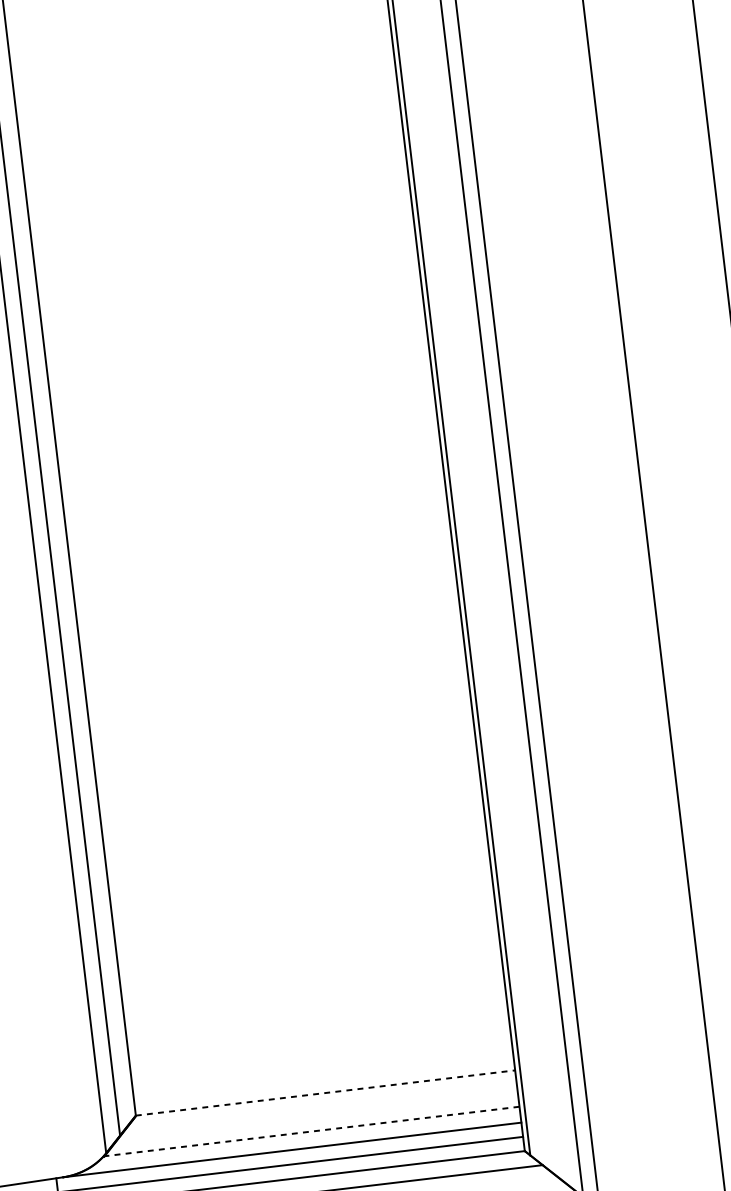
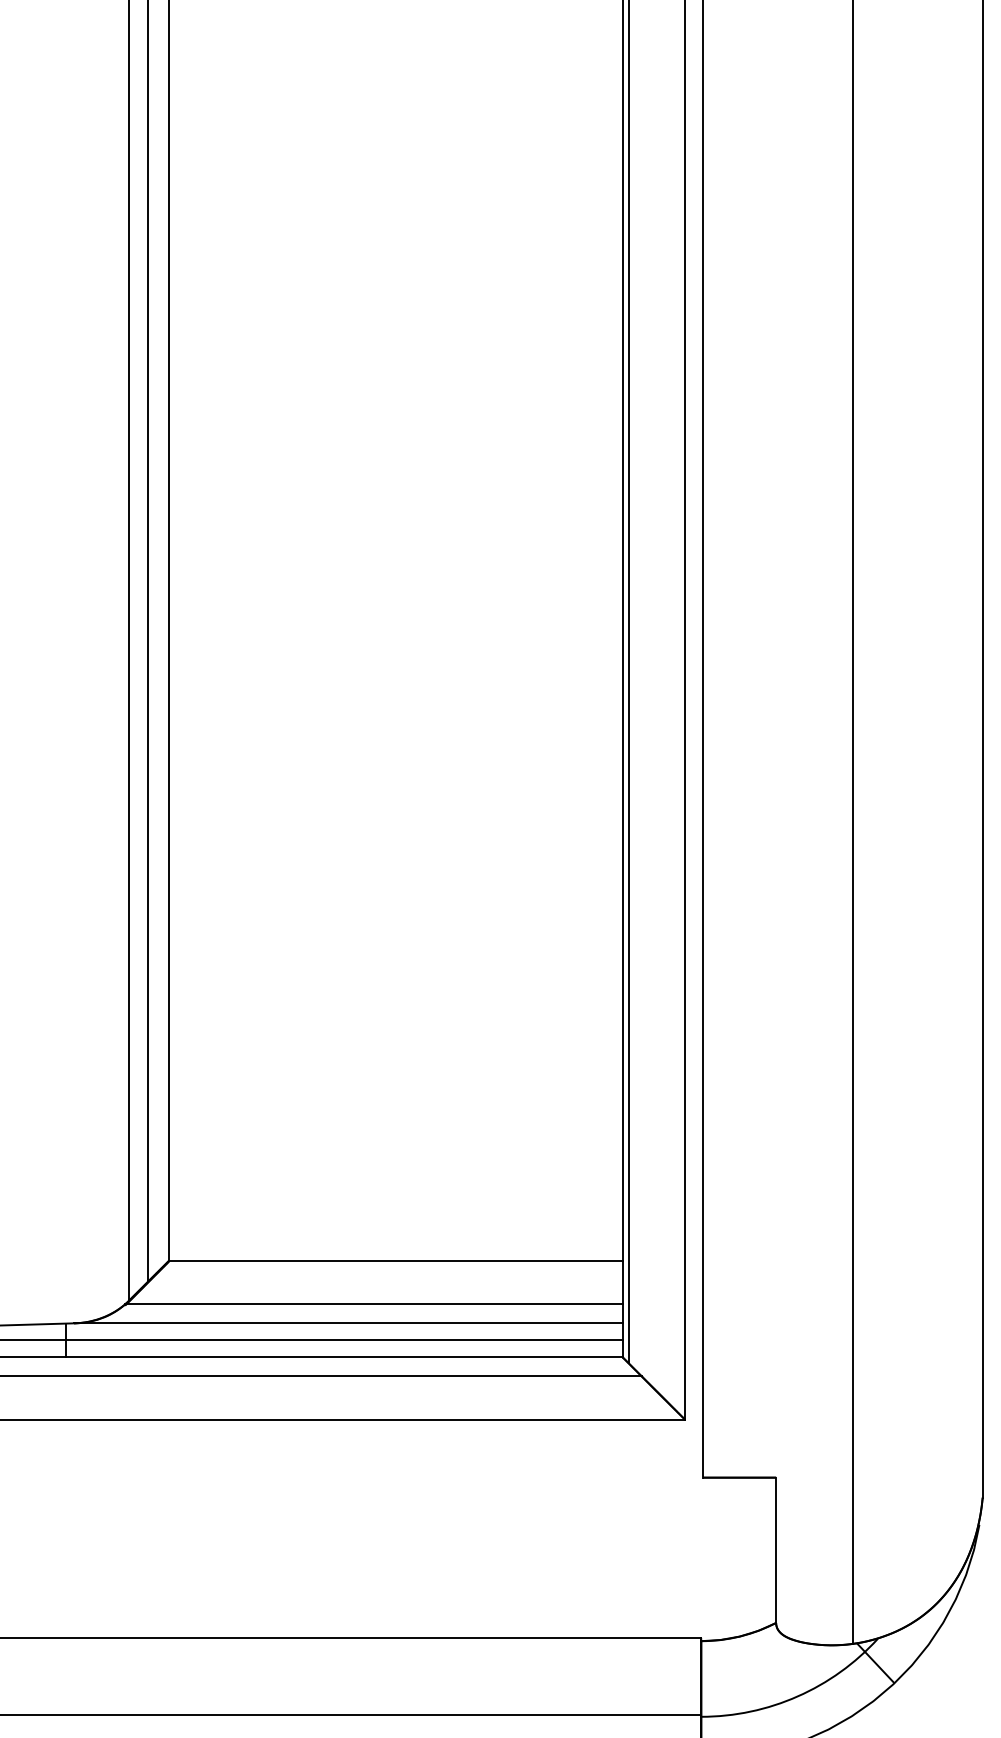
line: (325, 1092) -> (395, 1260), dashed -> solid
line: (311, 1131) -> (373, 1304), dashed -> solid

